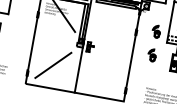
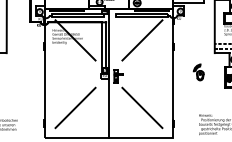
line: (113, 23) -> (142, 40), added
part: (156, 31) -> (198, 41), removed
line: (104, 74) -> (142, 107), added

